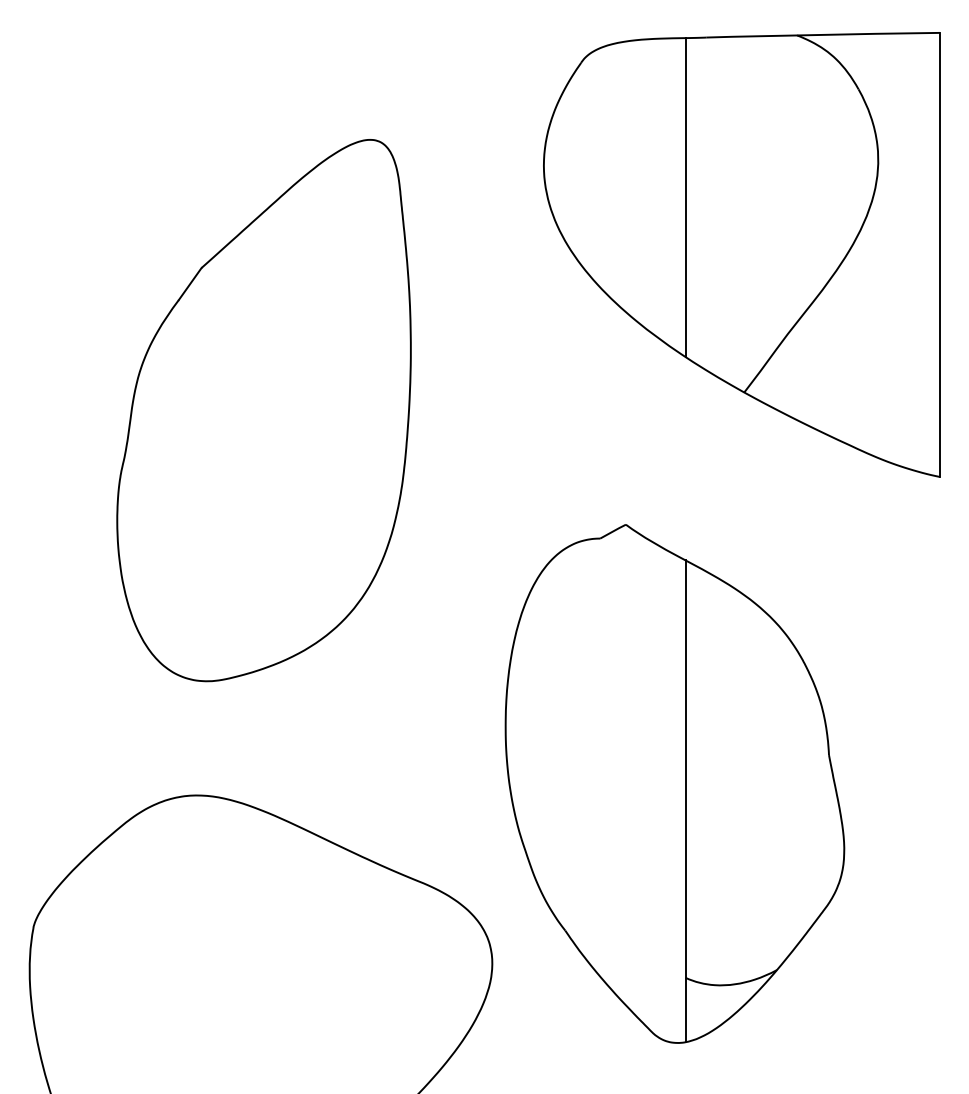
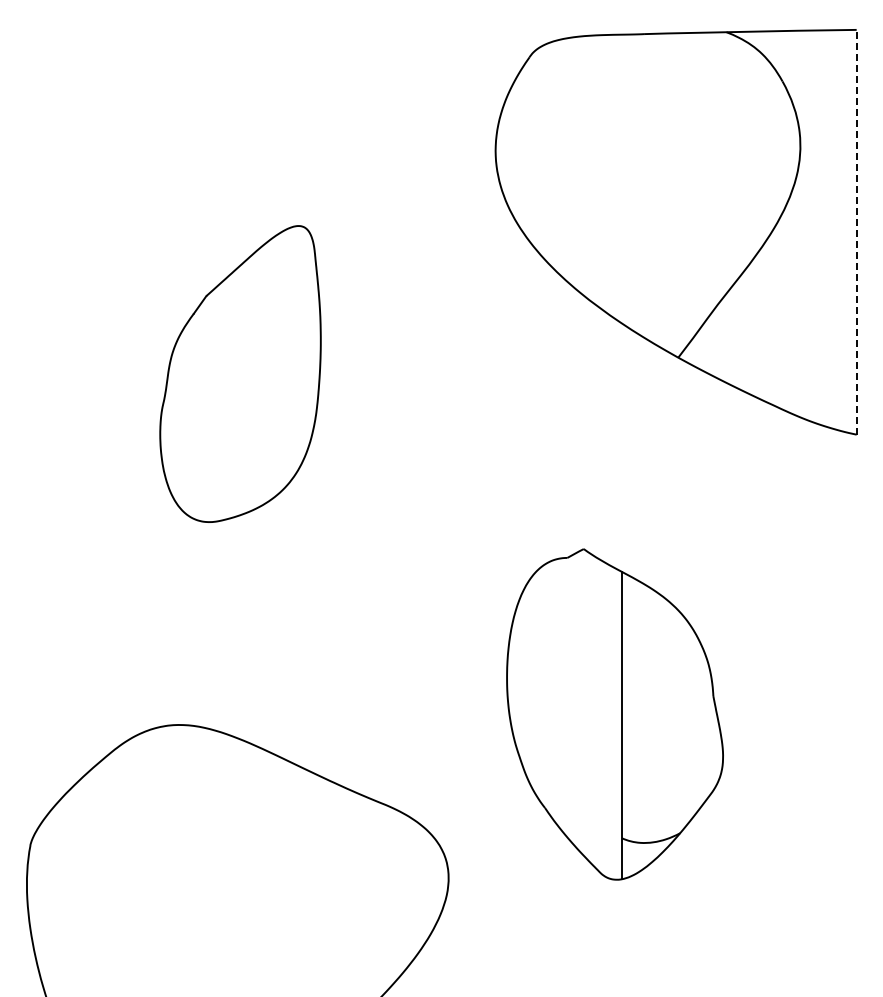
line: (685, 197) -> (624, 179), removed
line: (939, 254) -> (856, 231), solid -> dashed
part: (263, 409) -> (240, 373), size x0.6
part: (674, 783) -> (614, 714), size x0.7

